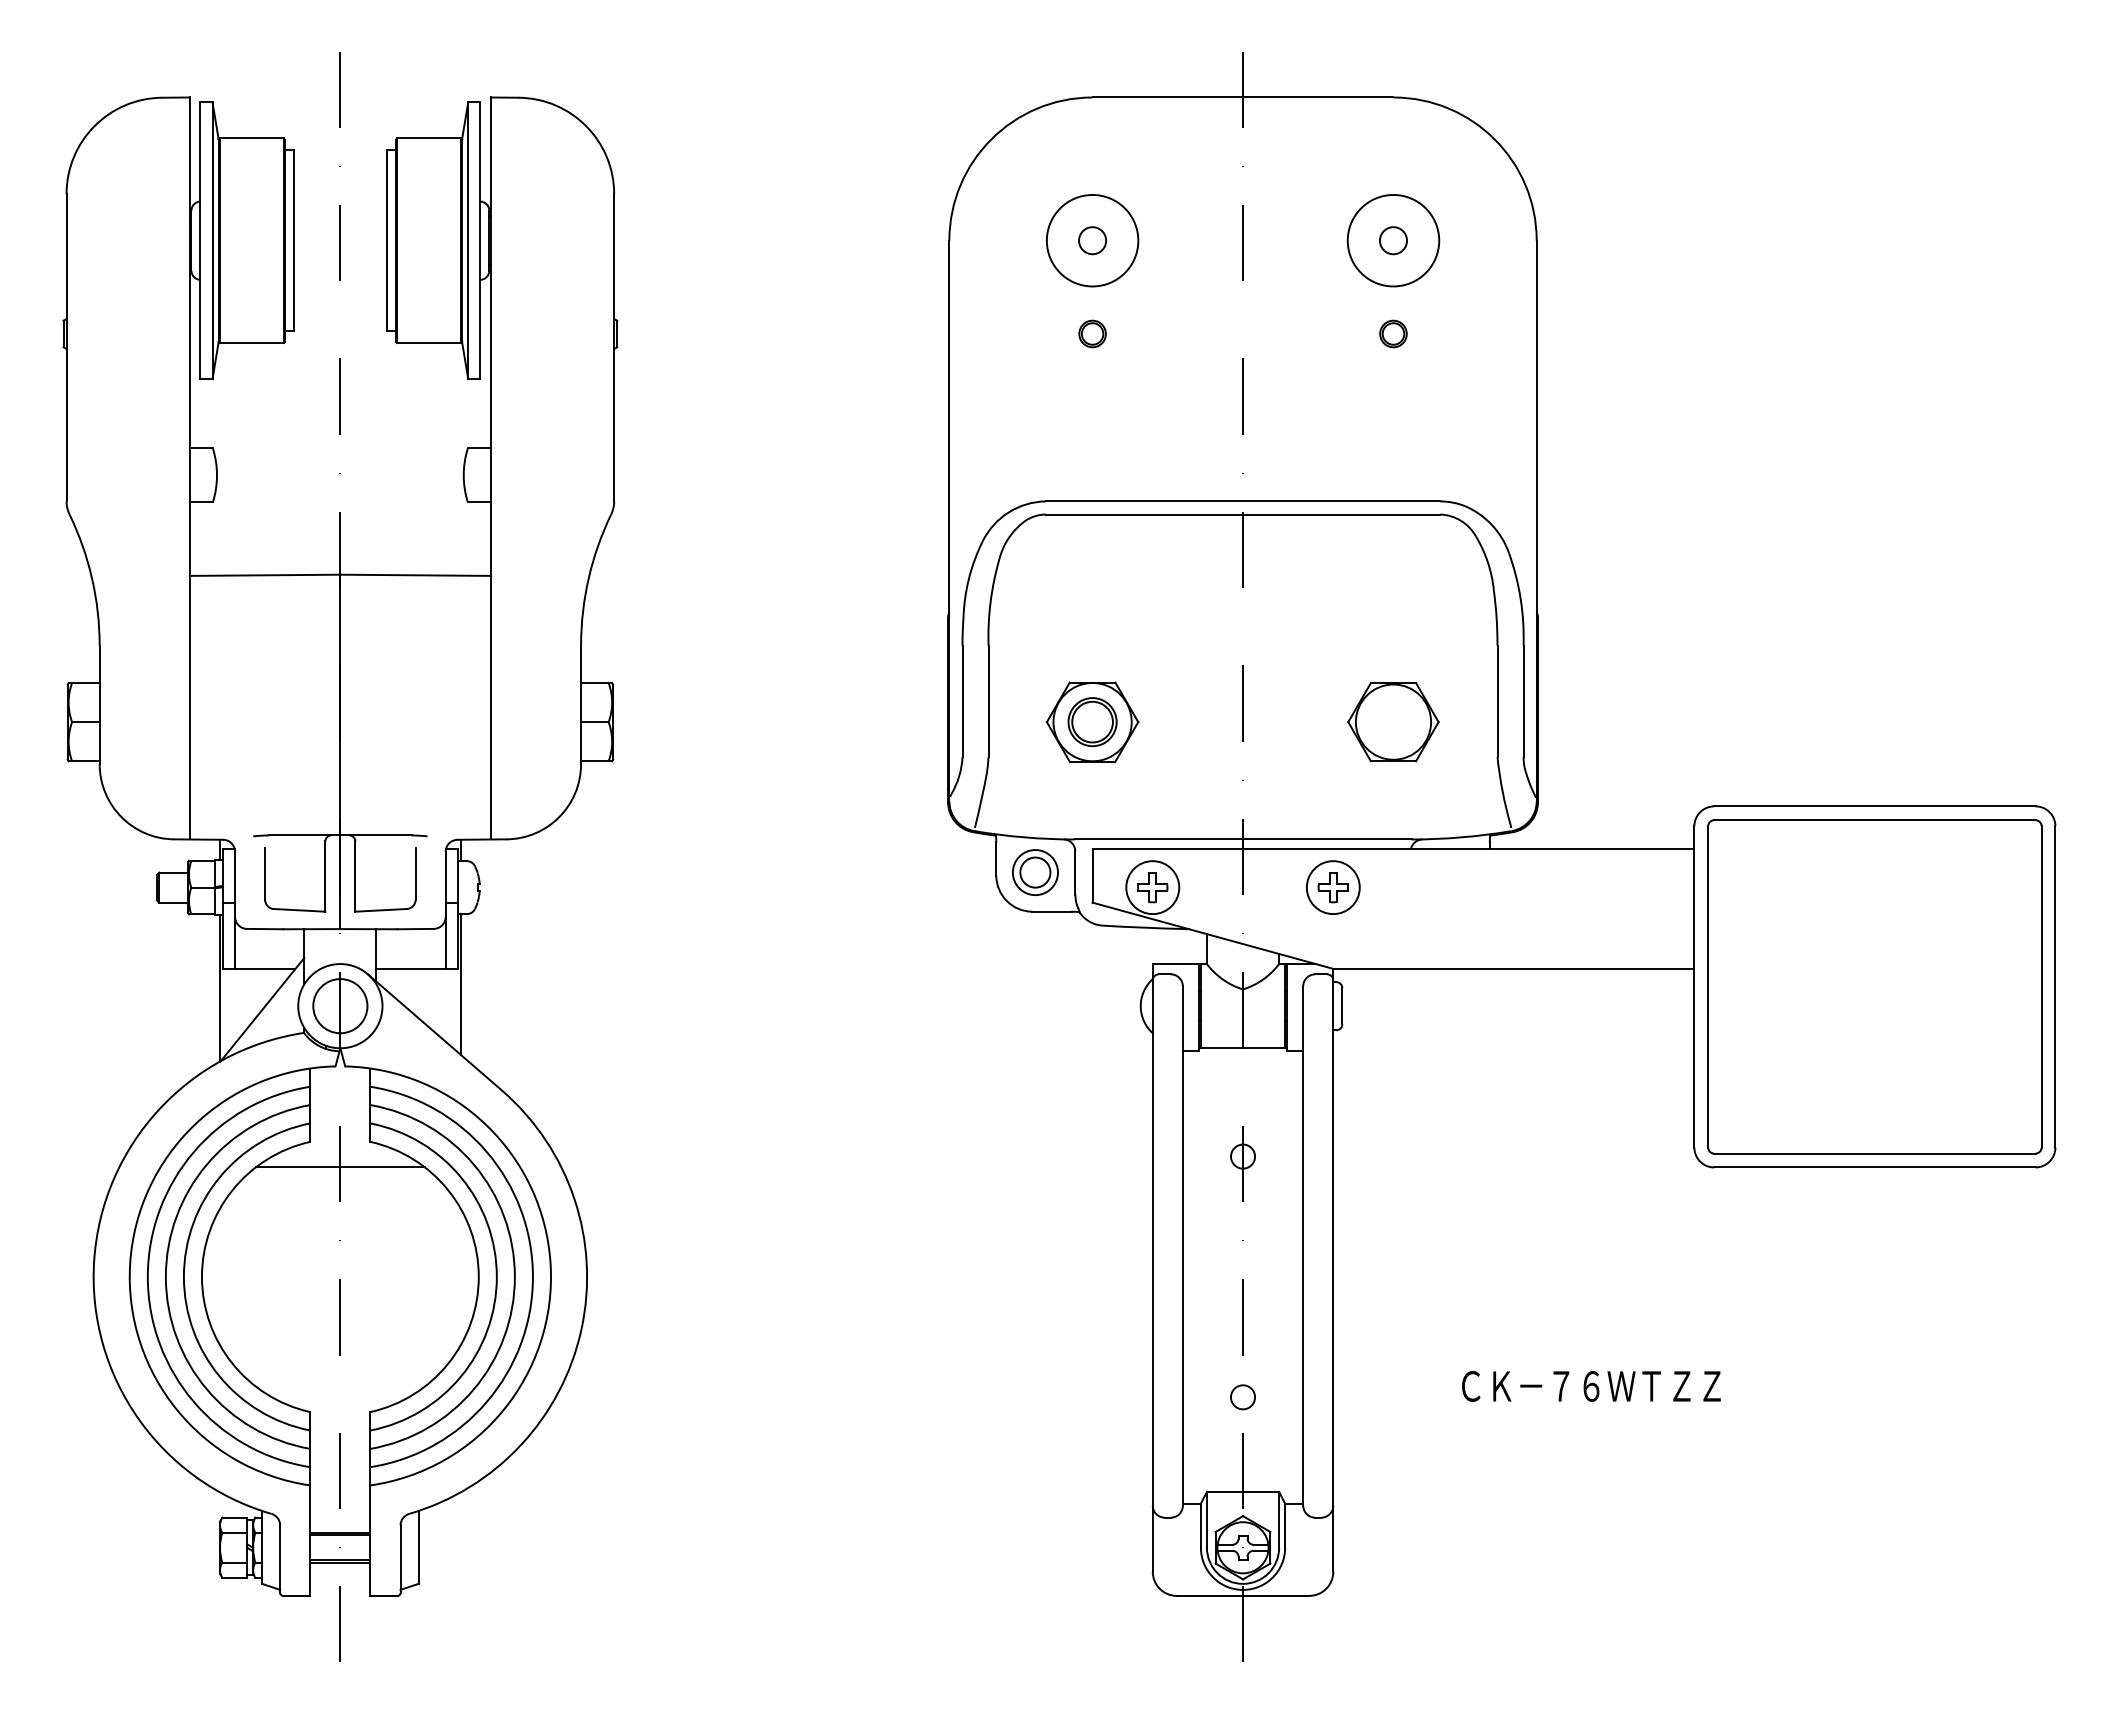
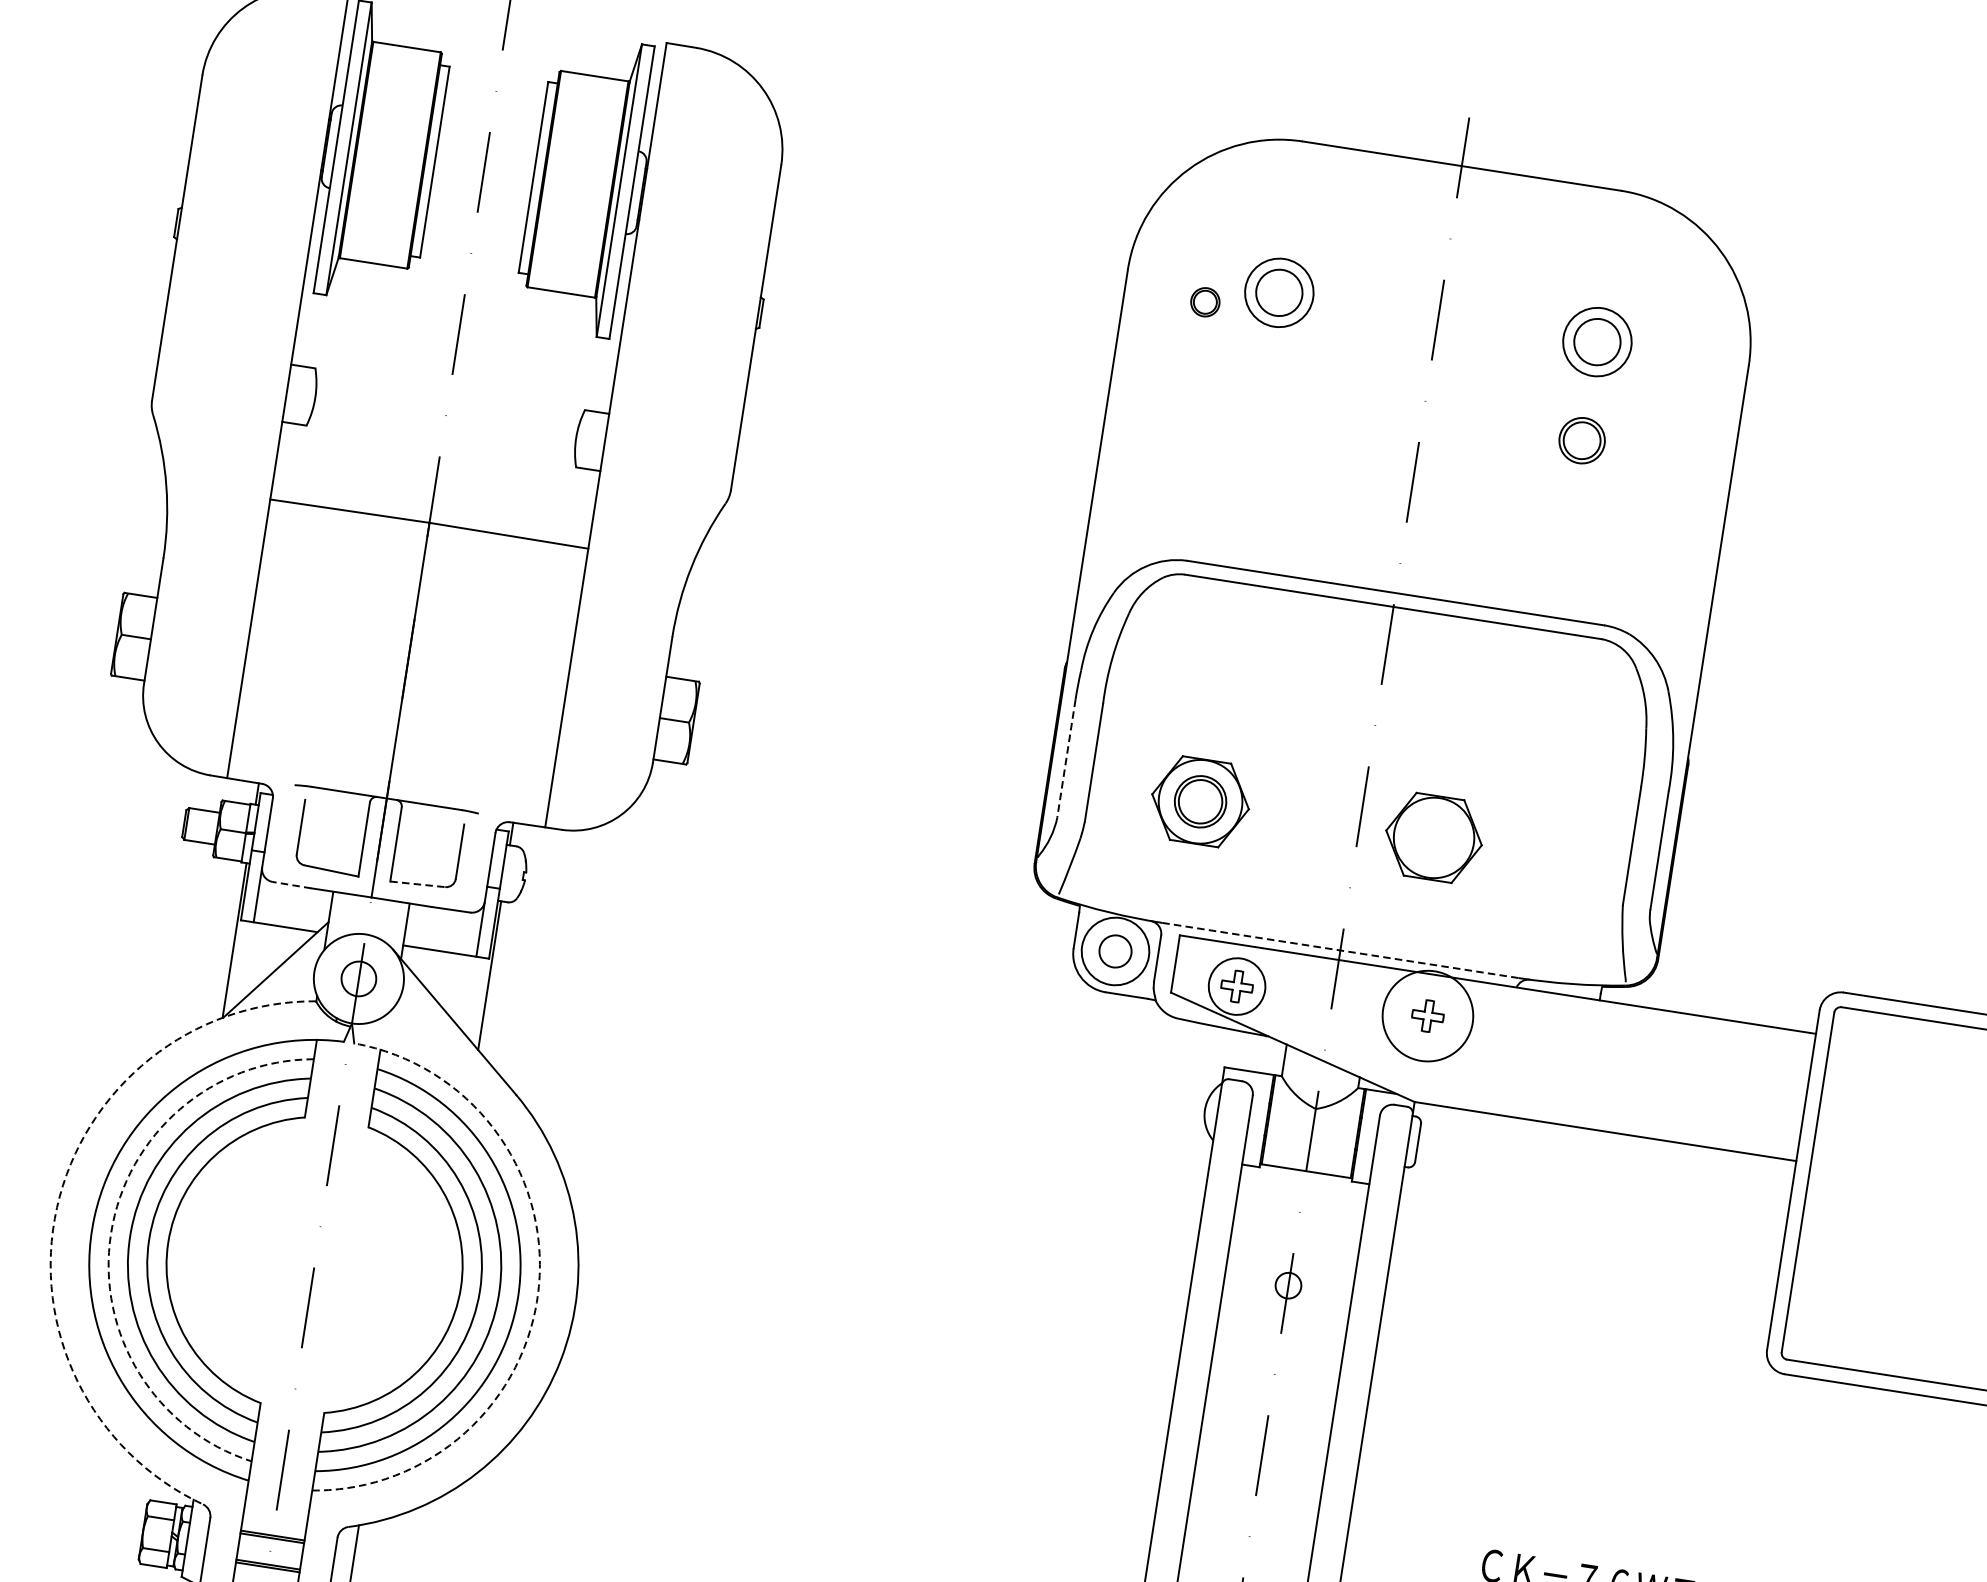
circle: (1092, 240) -> (1279, 292), size x0.7
circle: (1092, 240) -> (1279, 292), size x1.6
circle: (1393, 240) -> (1597, 341), size x0.7
circle: (1393, 240) -> (1597, 341), size x1.6
part: (1092, 333) -> (1205, 301), moved
part: (1393, 333) -> (1582, 440), size x1.6
line: (962, 701) -> (1066, 758), solid -> dashed
part: (1393, 722) -> (1434, 838), moved
line: (1242, 839) -> (1339, 950), solid -> dashed
circle: (1034, 872) -> (1114, 951), size x1.4
circle: (1332, 887) -> (1427, 1015), size x1.6
line: (381, 910) -> (418, 884), solid -> dashed
line: (264, 929) -> (291, 885), solid -> dashed
circle: (340, 1006) -> (358, 979), size x0.6
line: (339, 1167) -> (331, 1149), removed
arc: (94, 1260) -> (57, 1207), solid -> dashed
arc: (550, 1264) -> (538, 1286), solid -> dashed
arc: (147, 1276) -> (110, 1233), solid -> dashed
circle: (1242, 1397) -> (1248, 1540), removed

